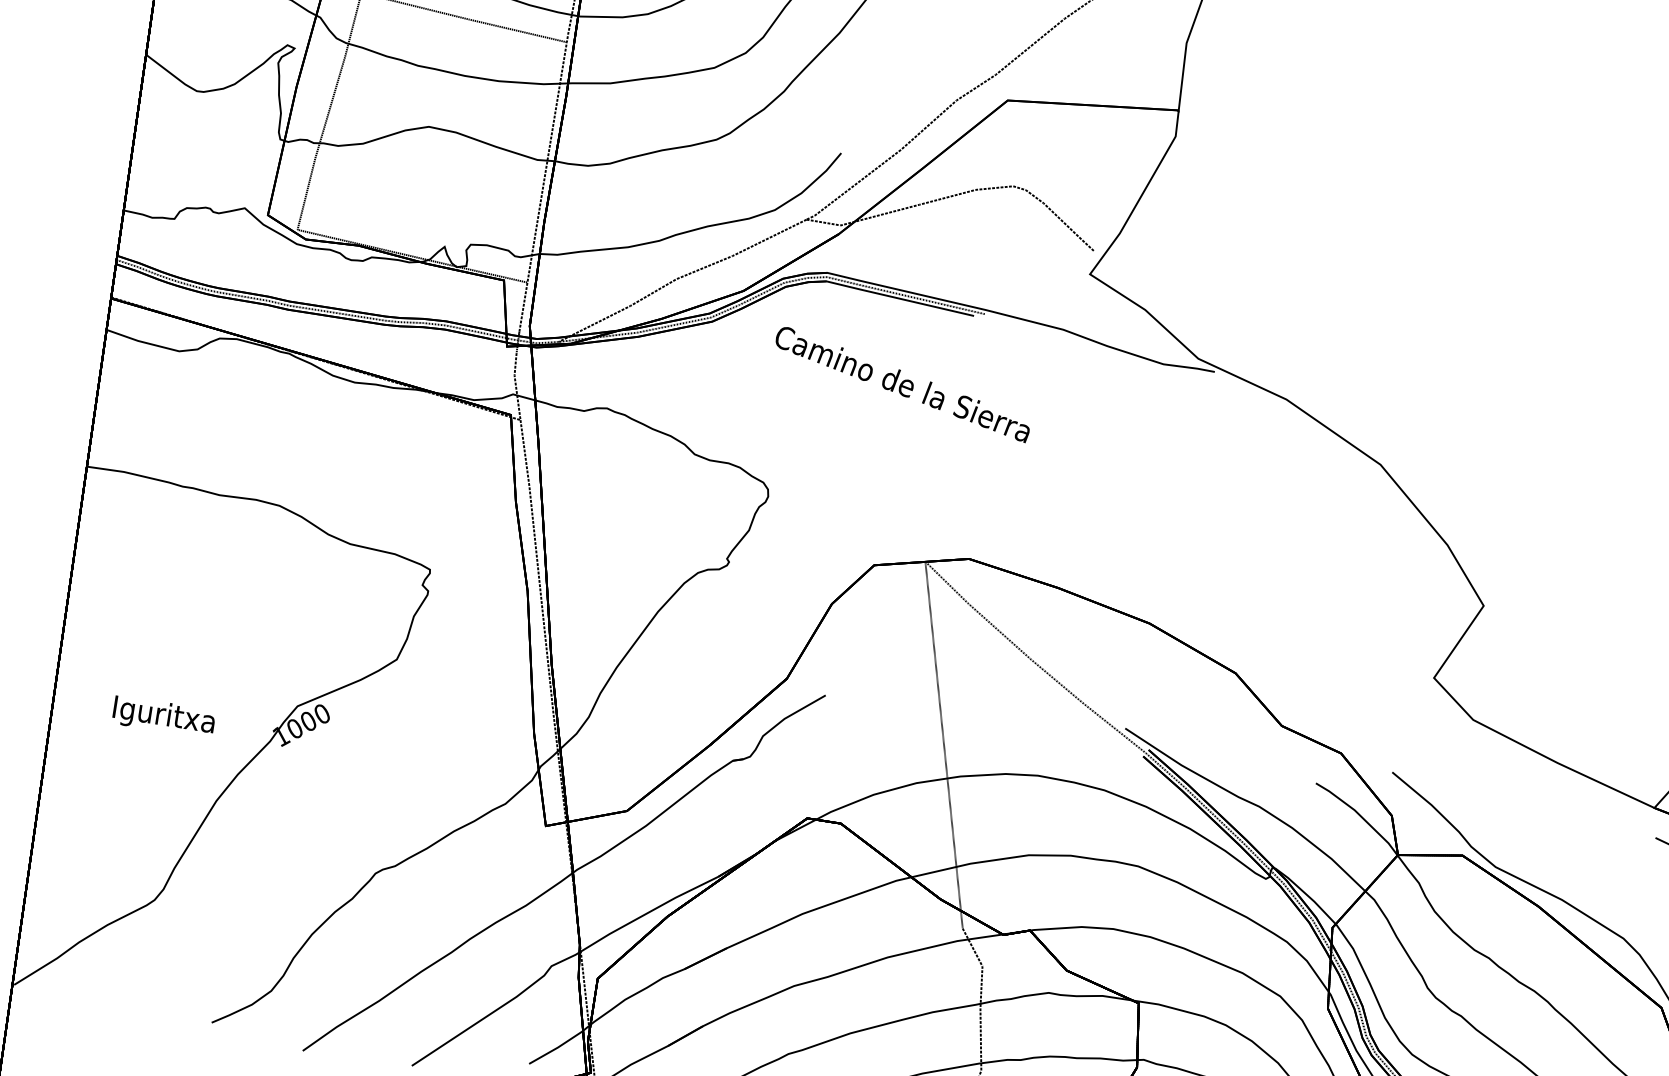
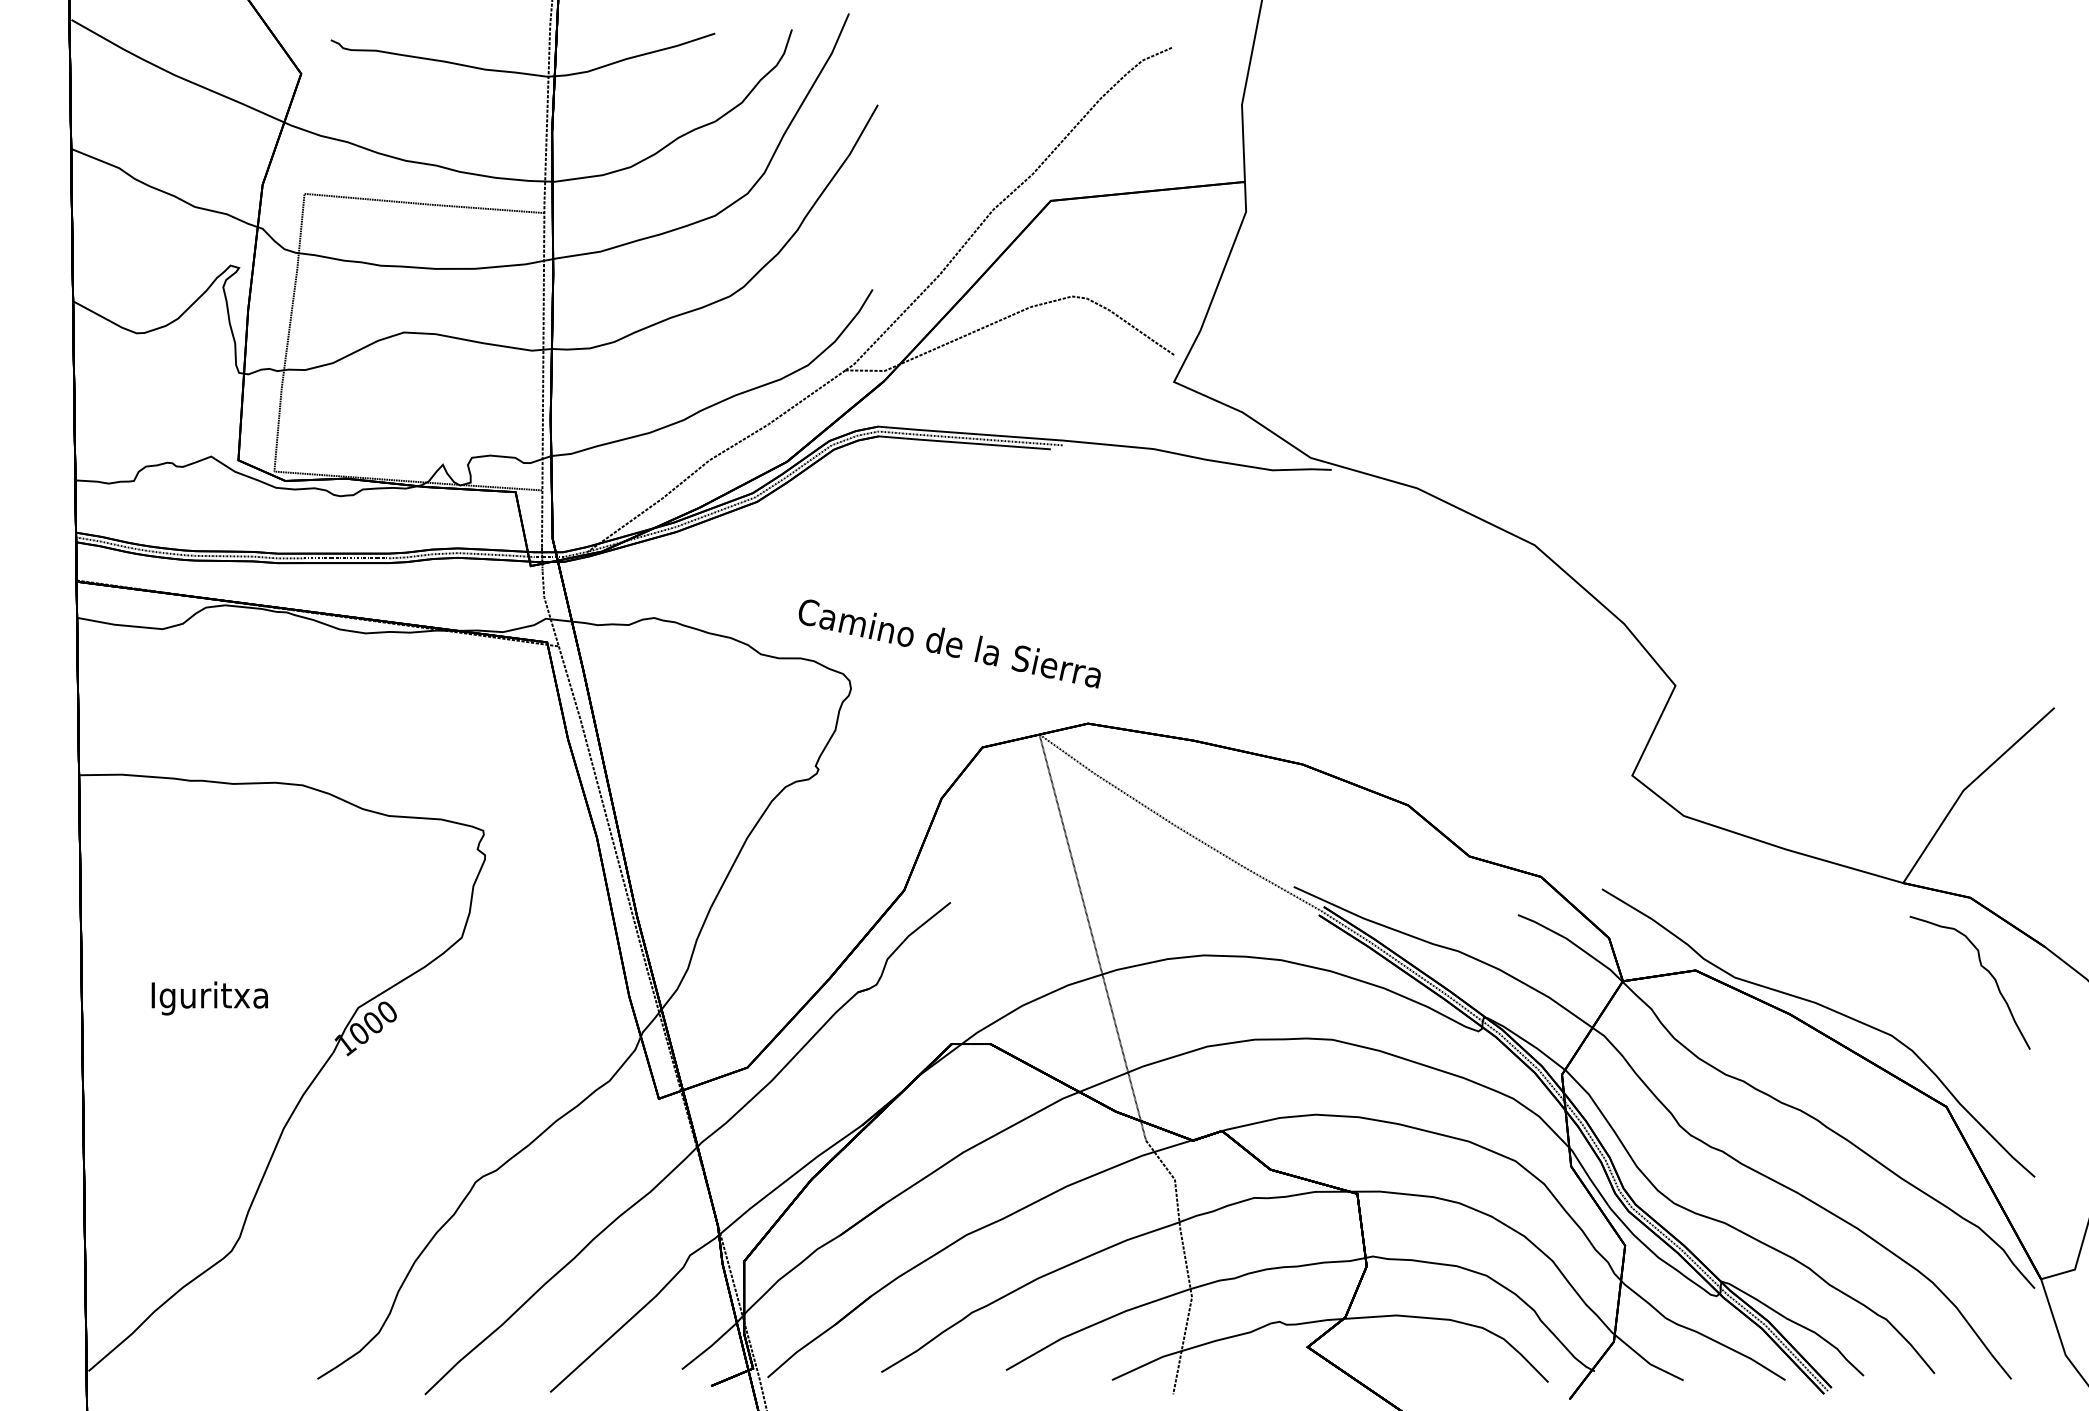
text: (902, 384) -> (949, 643), moved
text: (163, 717) -> (209, 998), moved

